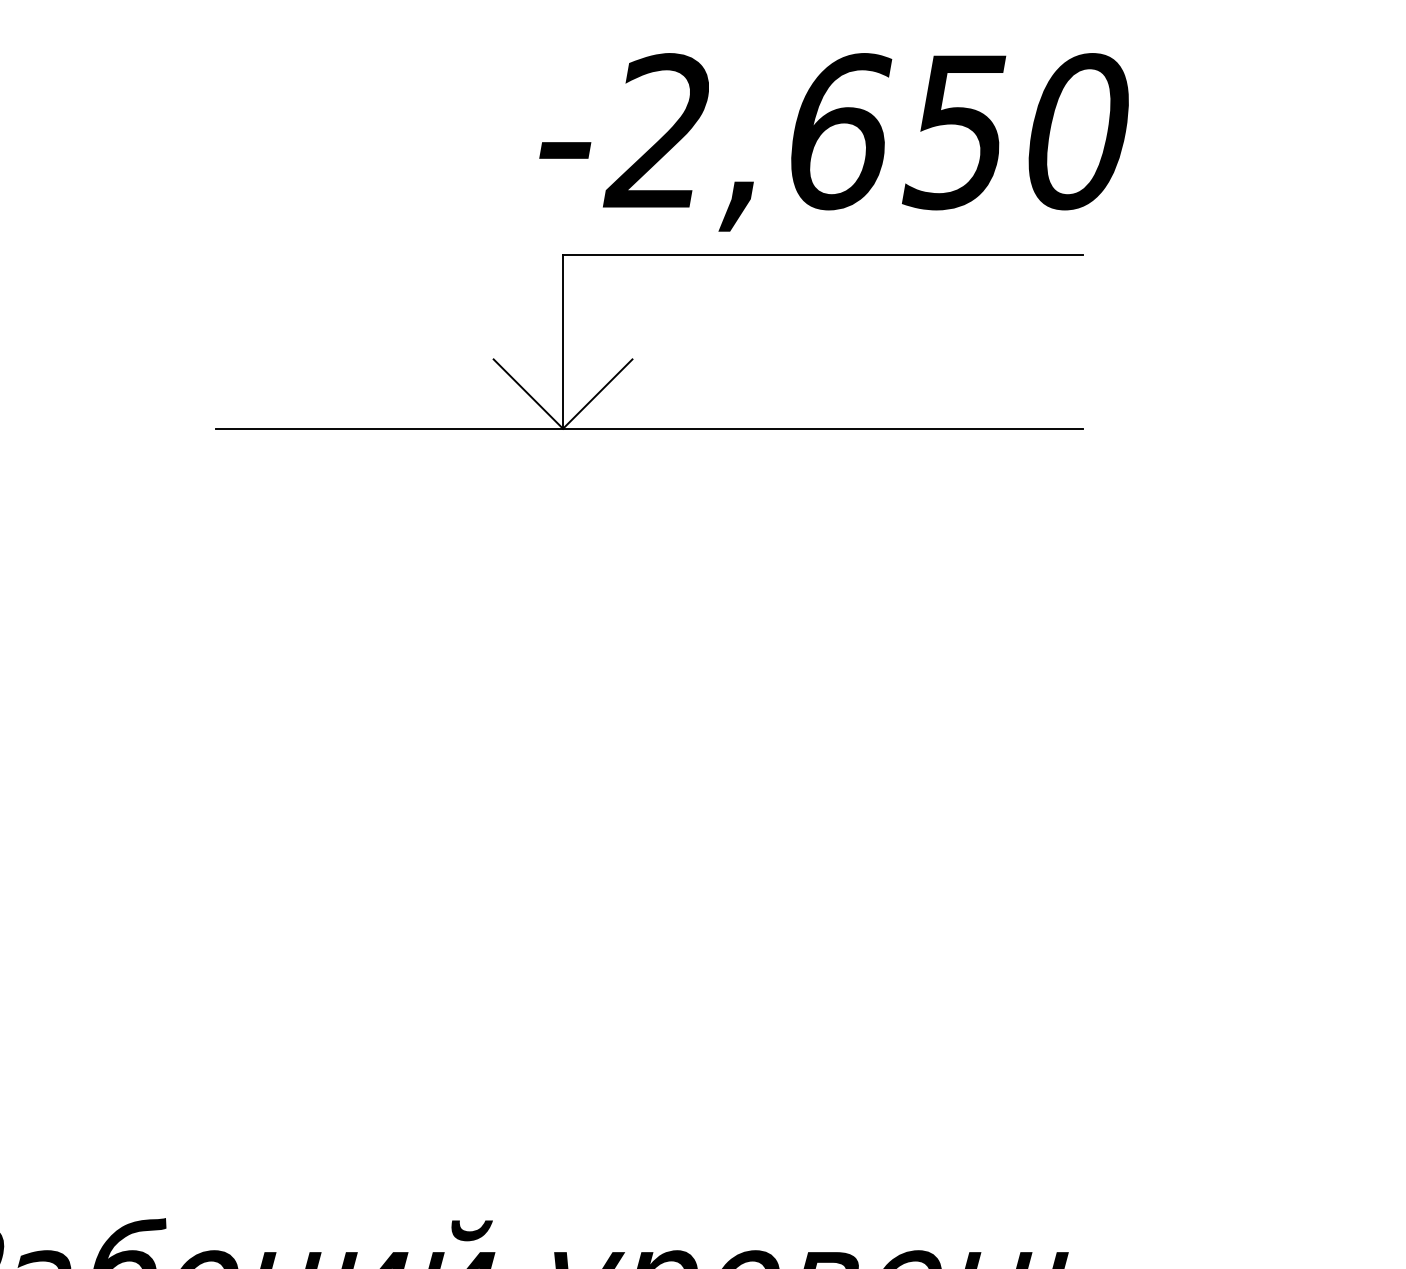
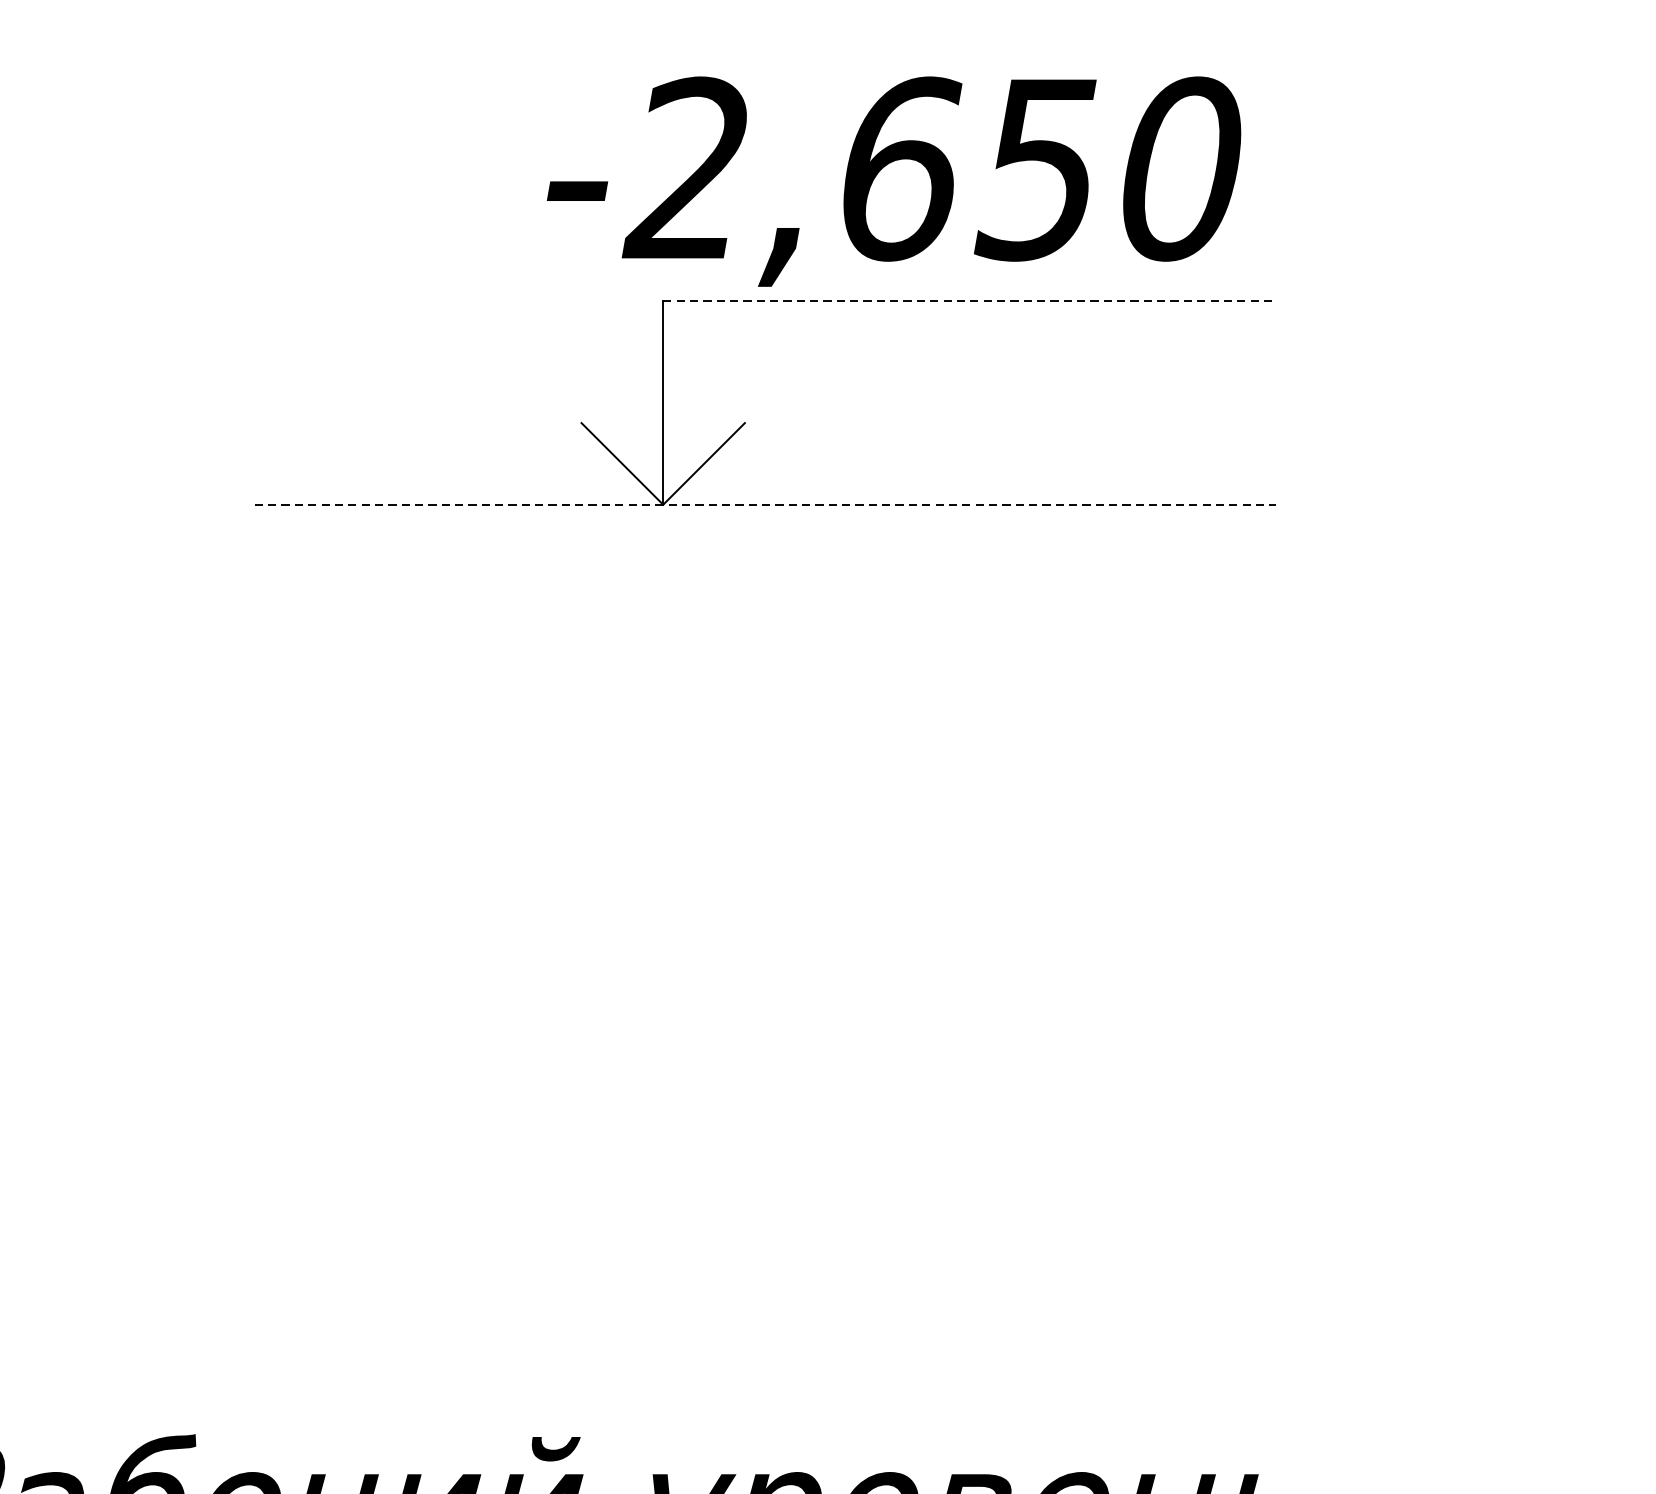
text: (833, 142) -> (893, 181), moved
line: (823, 255) -> (969, 300), solid -> dashed
line: (649, 428) -> (765, 504), solid -> dashed

